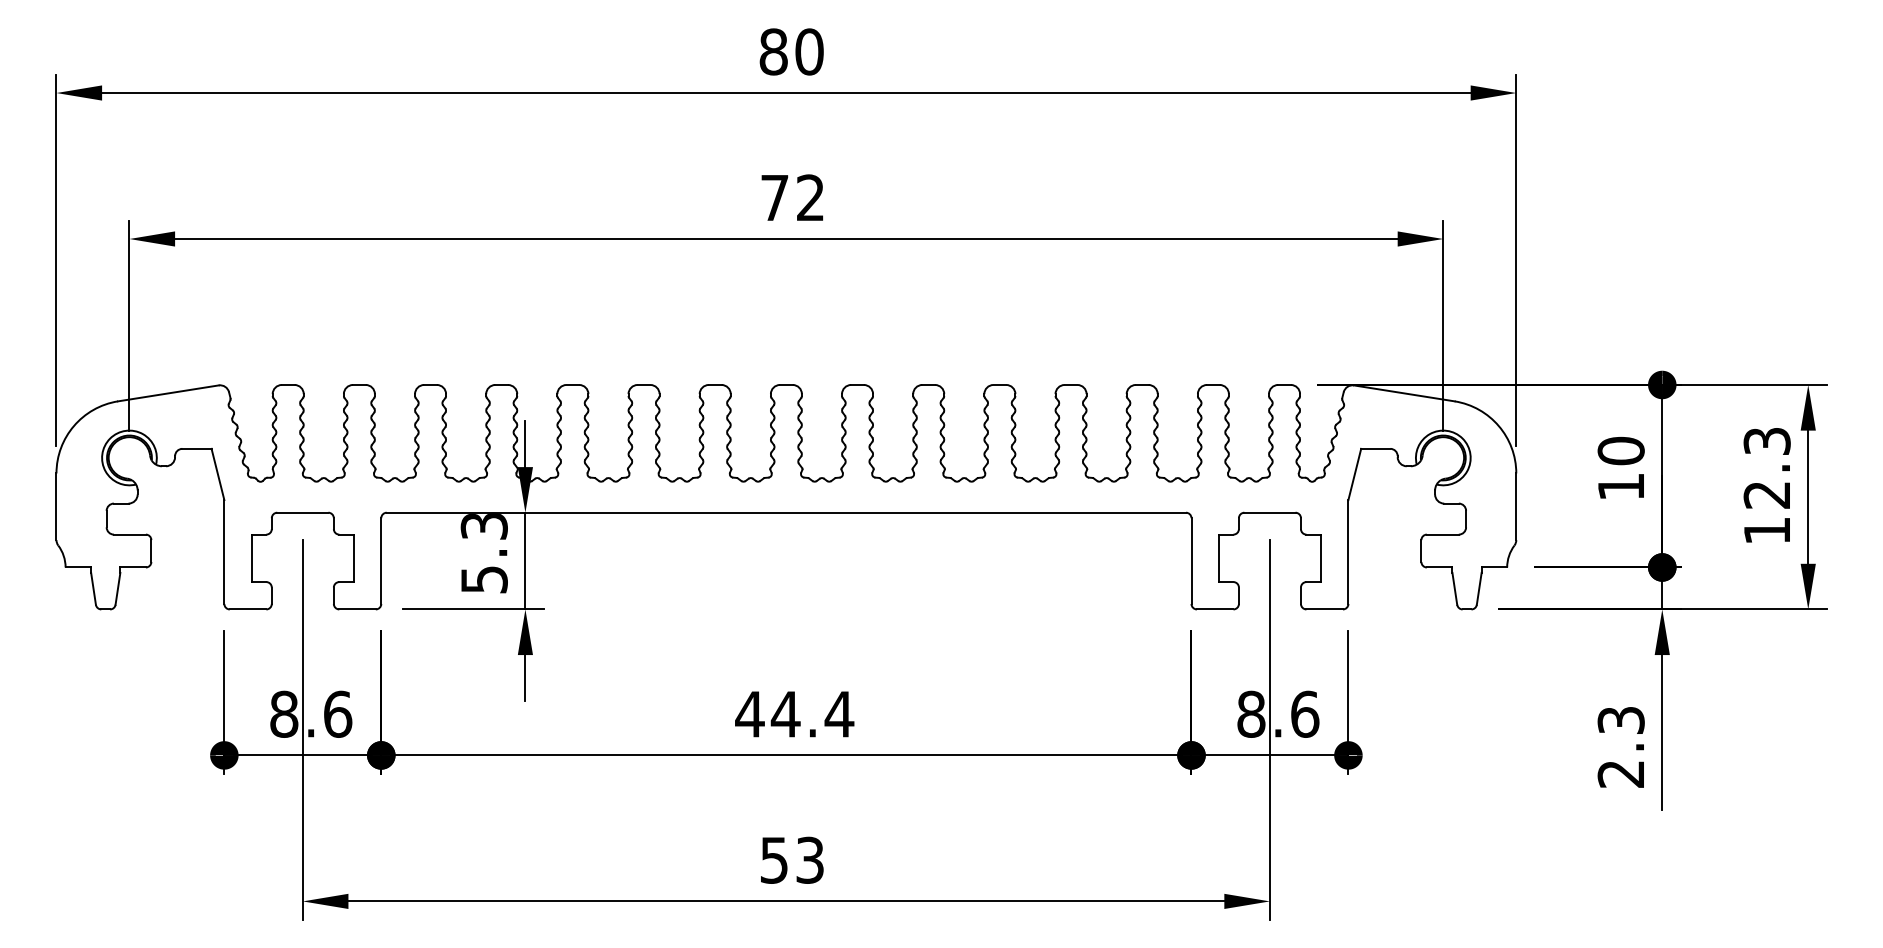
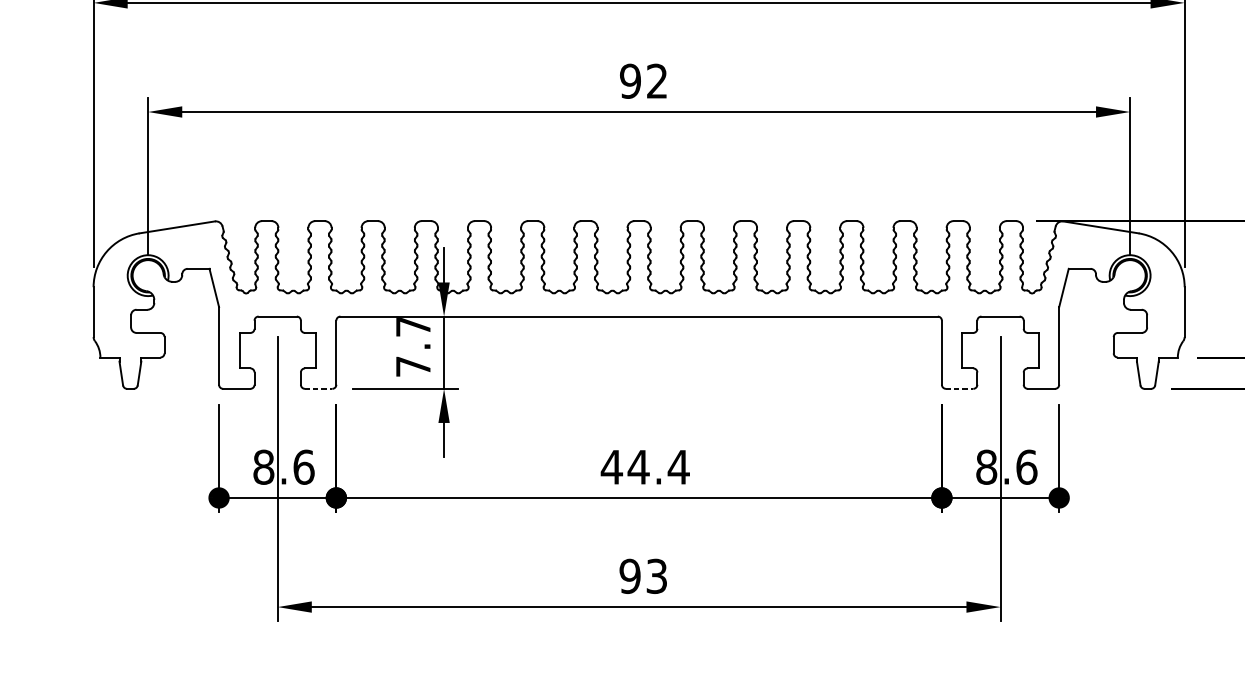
text: (774, 197) -> (630, 80), 72 -> 92
text: (483, 553) -> (412, 347), 5.3 -> 7.7
line: (358, 609) -> (319, 388), solid -> dashed
line: (1215, 609) -> (959, 388), solid -> dashed
text: (774, 859) -> (630, 575), 53 -> 93

